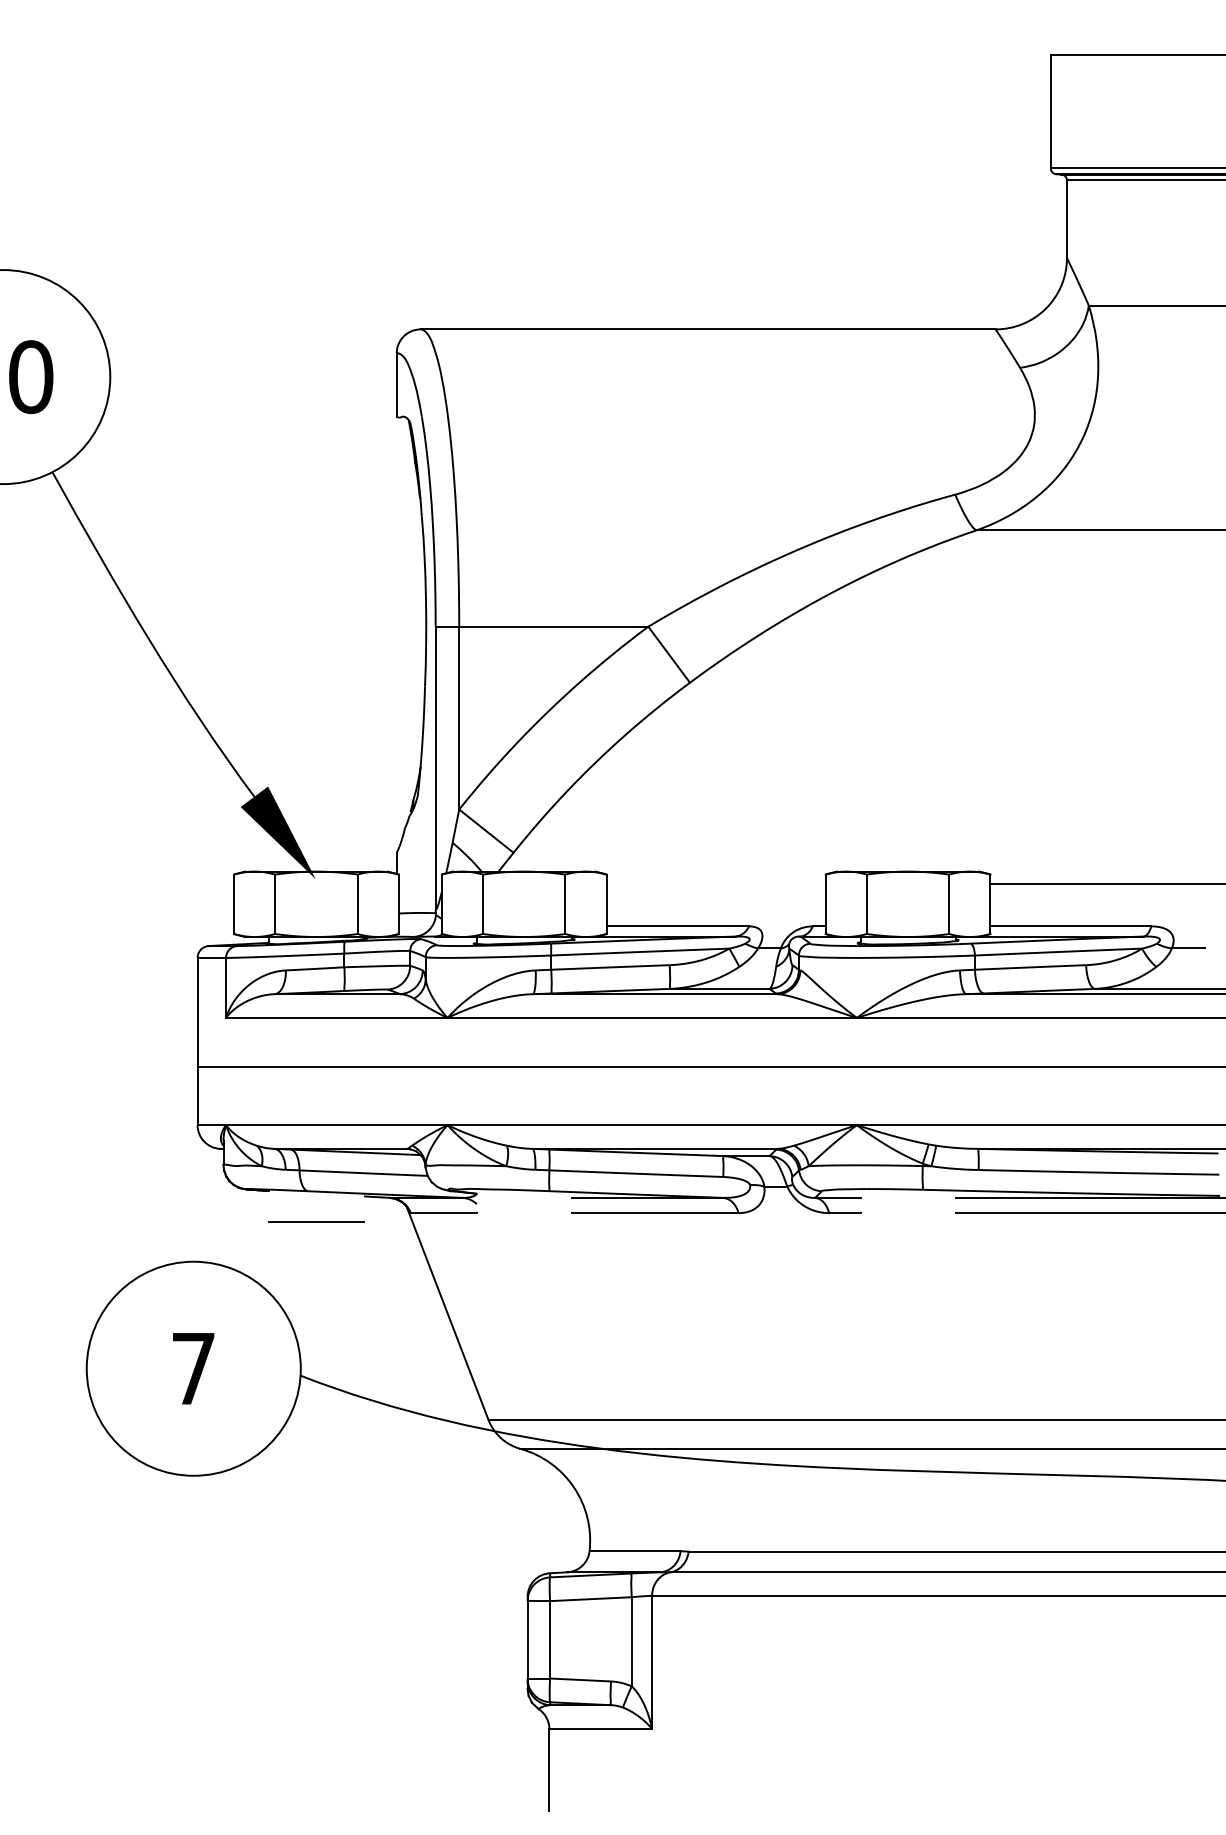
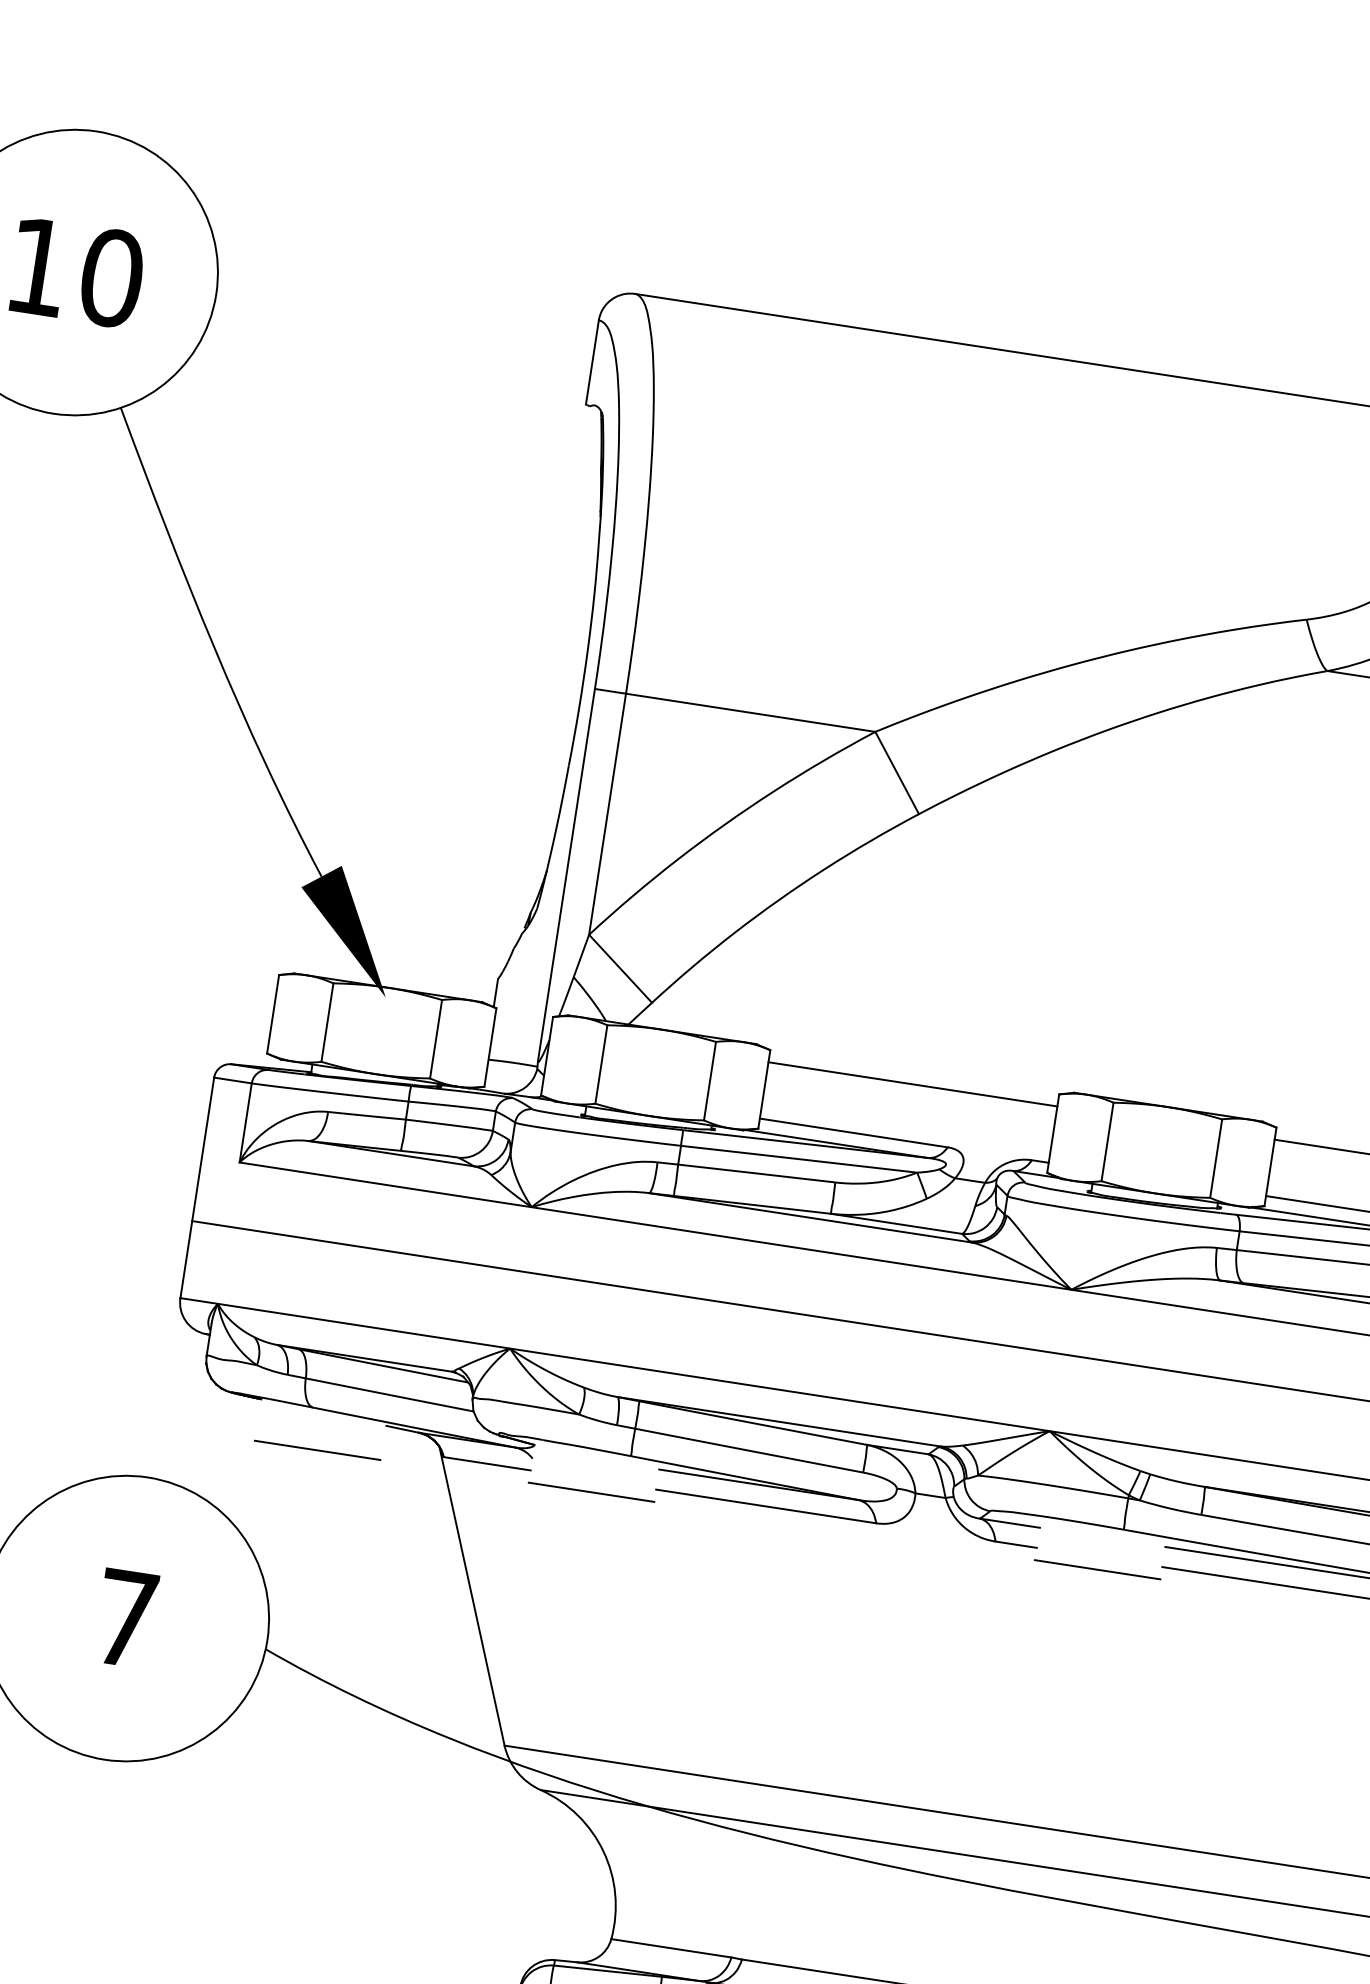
line: (715, 883) -> (912, 1084), added
line: (523, 1222) -> (590, 1492), added
line: (907, 1222) -> (1096, 1569), added

